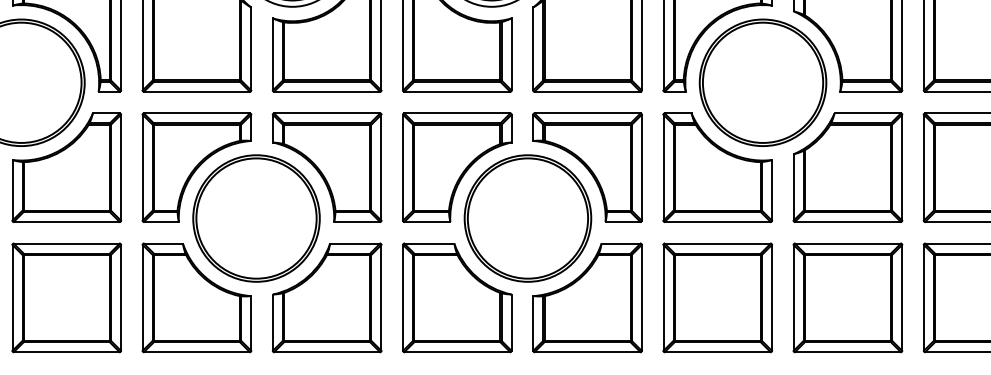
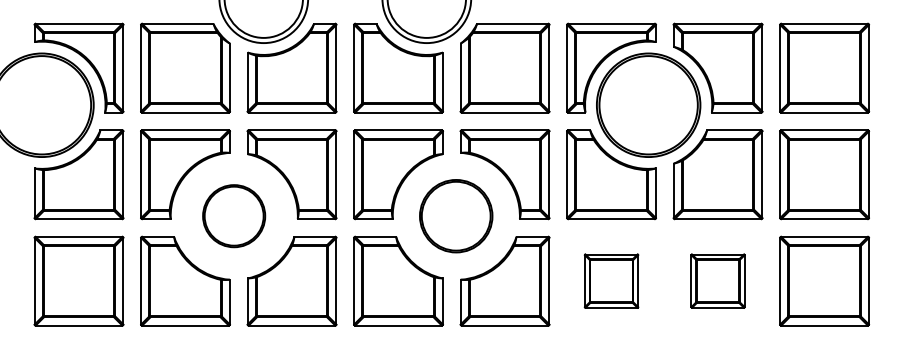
part: (255, 217) -> (233, 215), size x0.6
part: (526, 217) -> (455, 215), size x0.7
part: (717, 297) -> (611, 280), size x0.6
part: (847, 297) -> (717, 280), size x0.6

